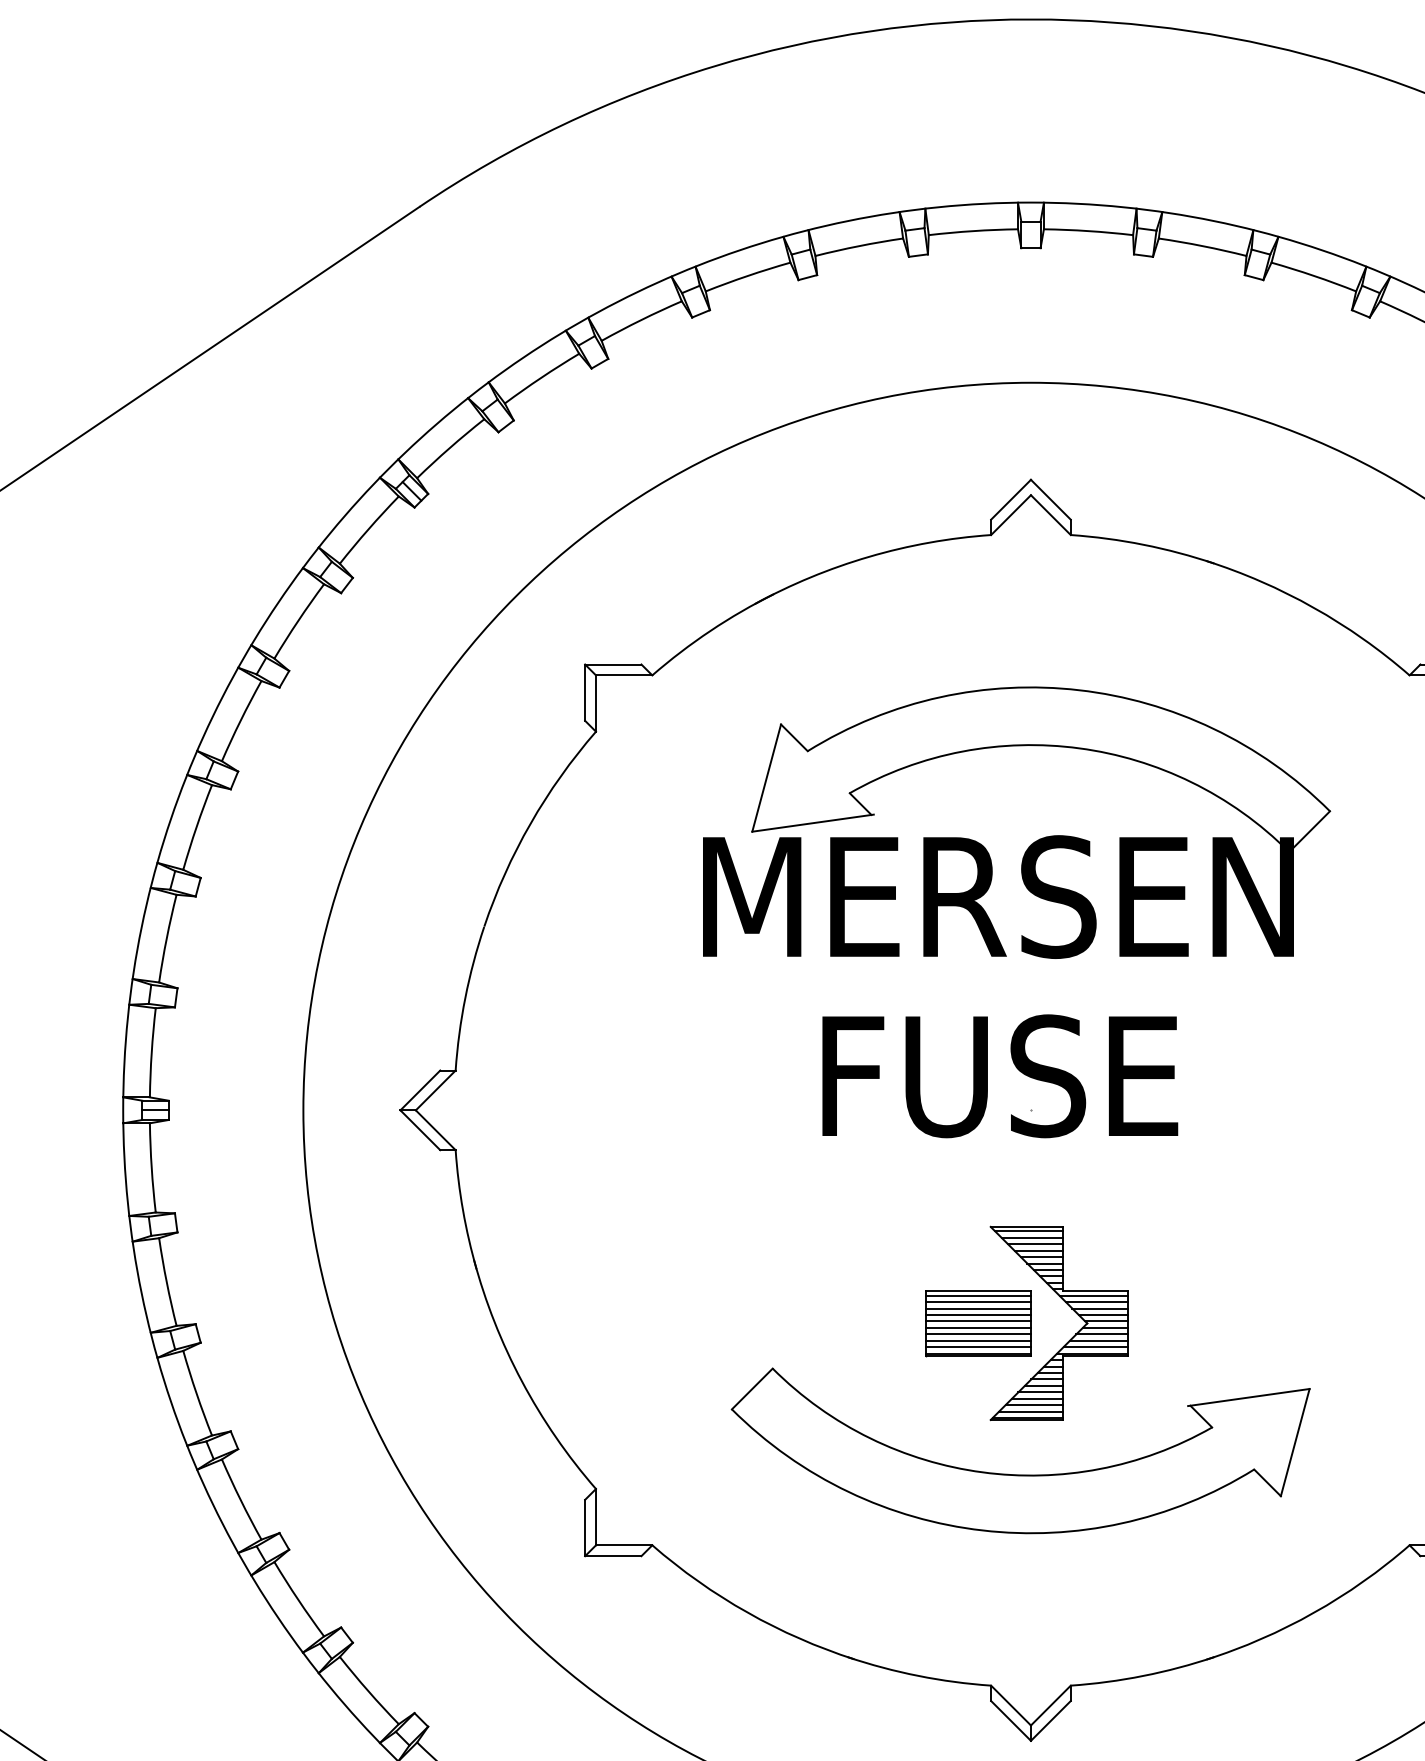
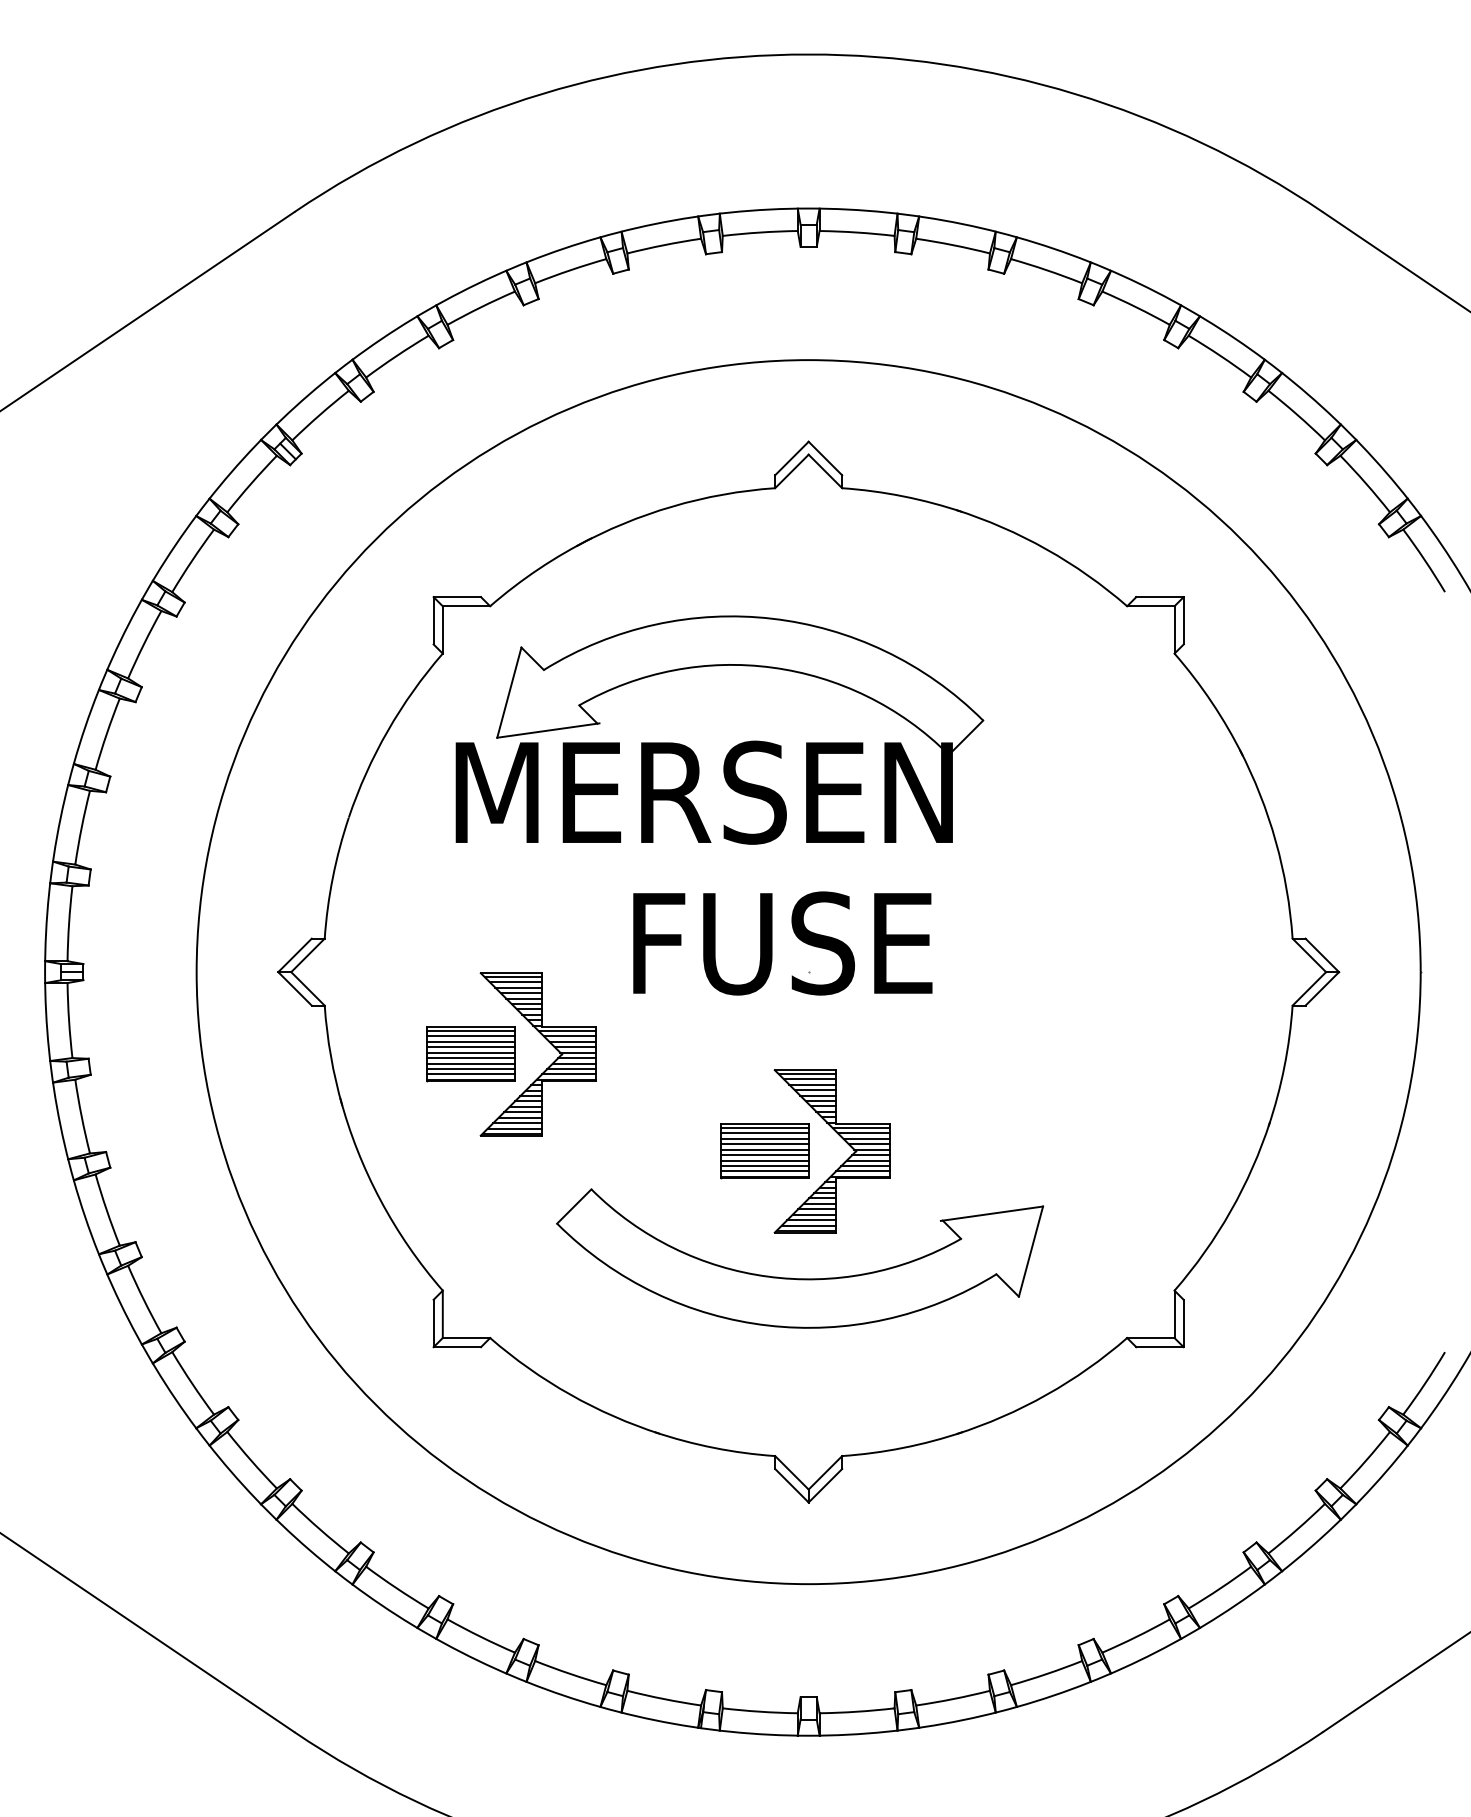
part: (1033, 842) -> (733, 746), moved
part: (677, 1208) -> (511, 1054), added

